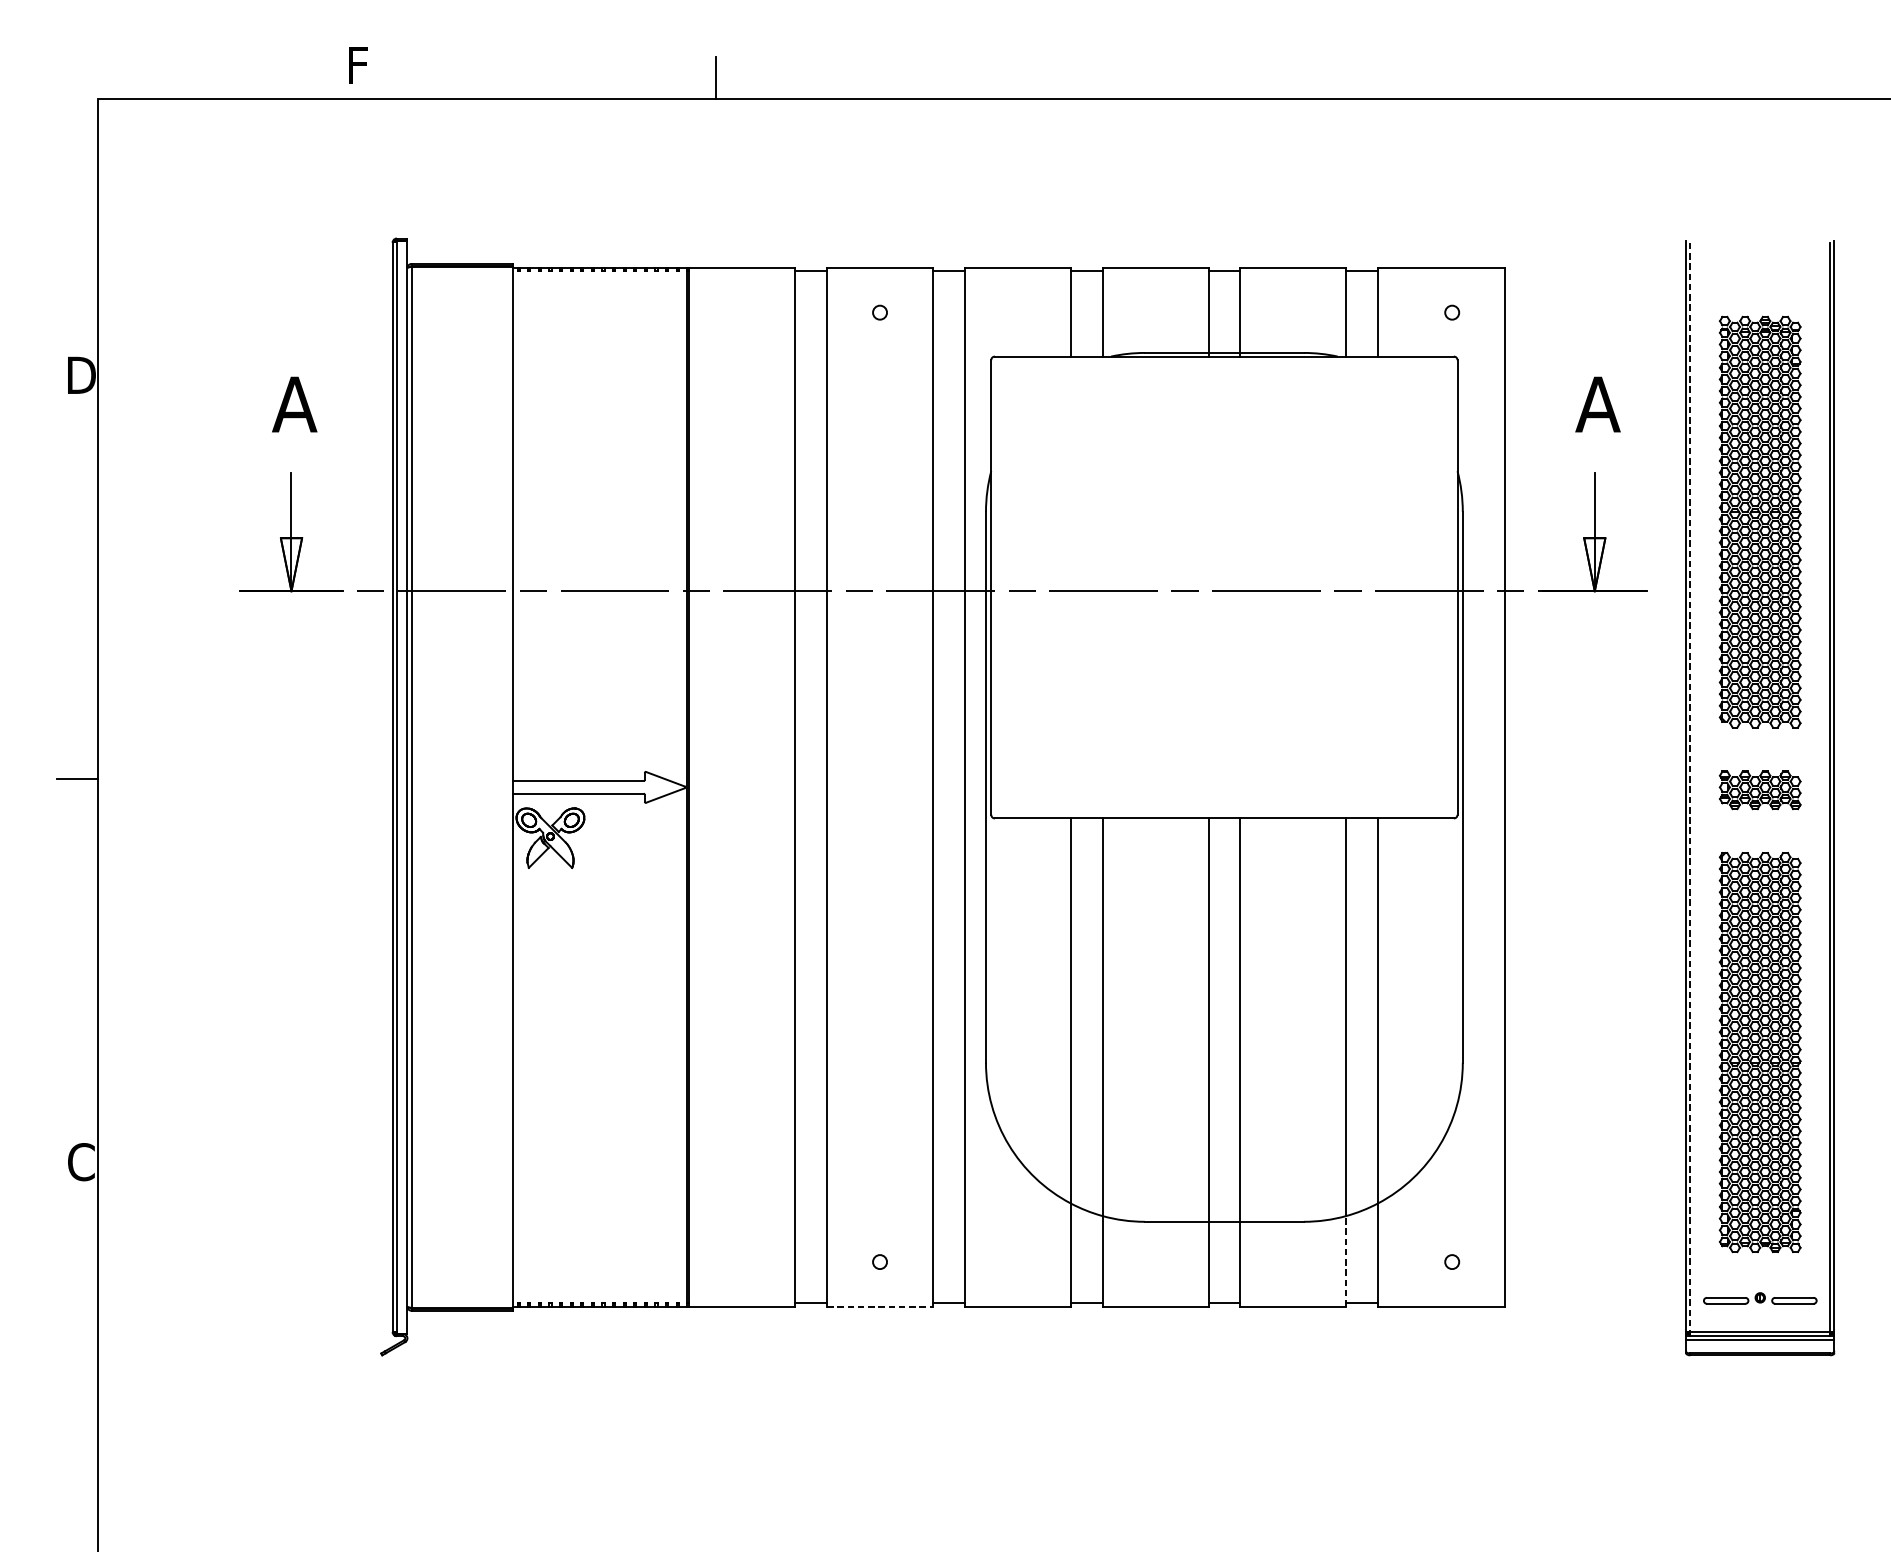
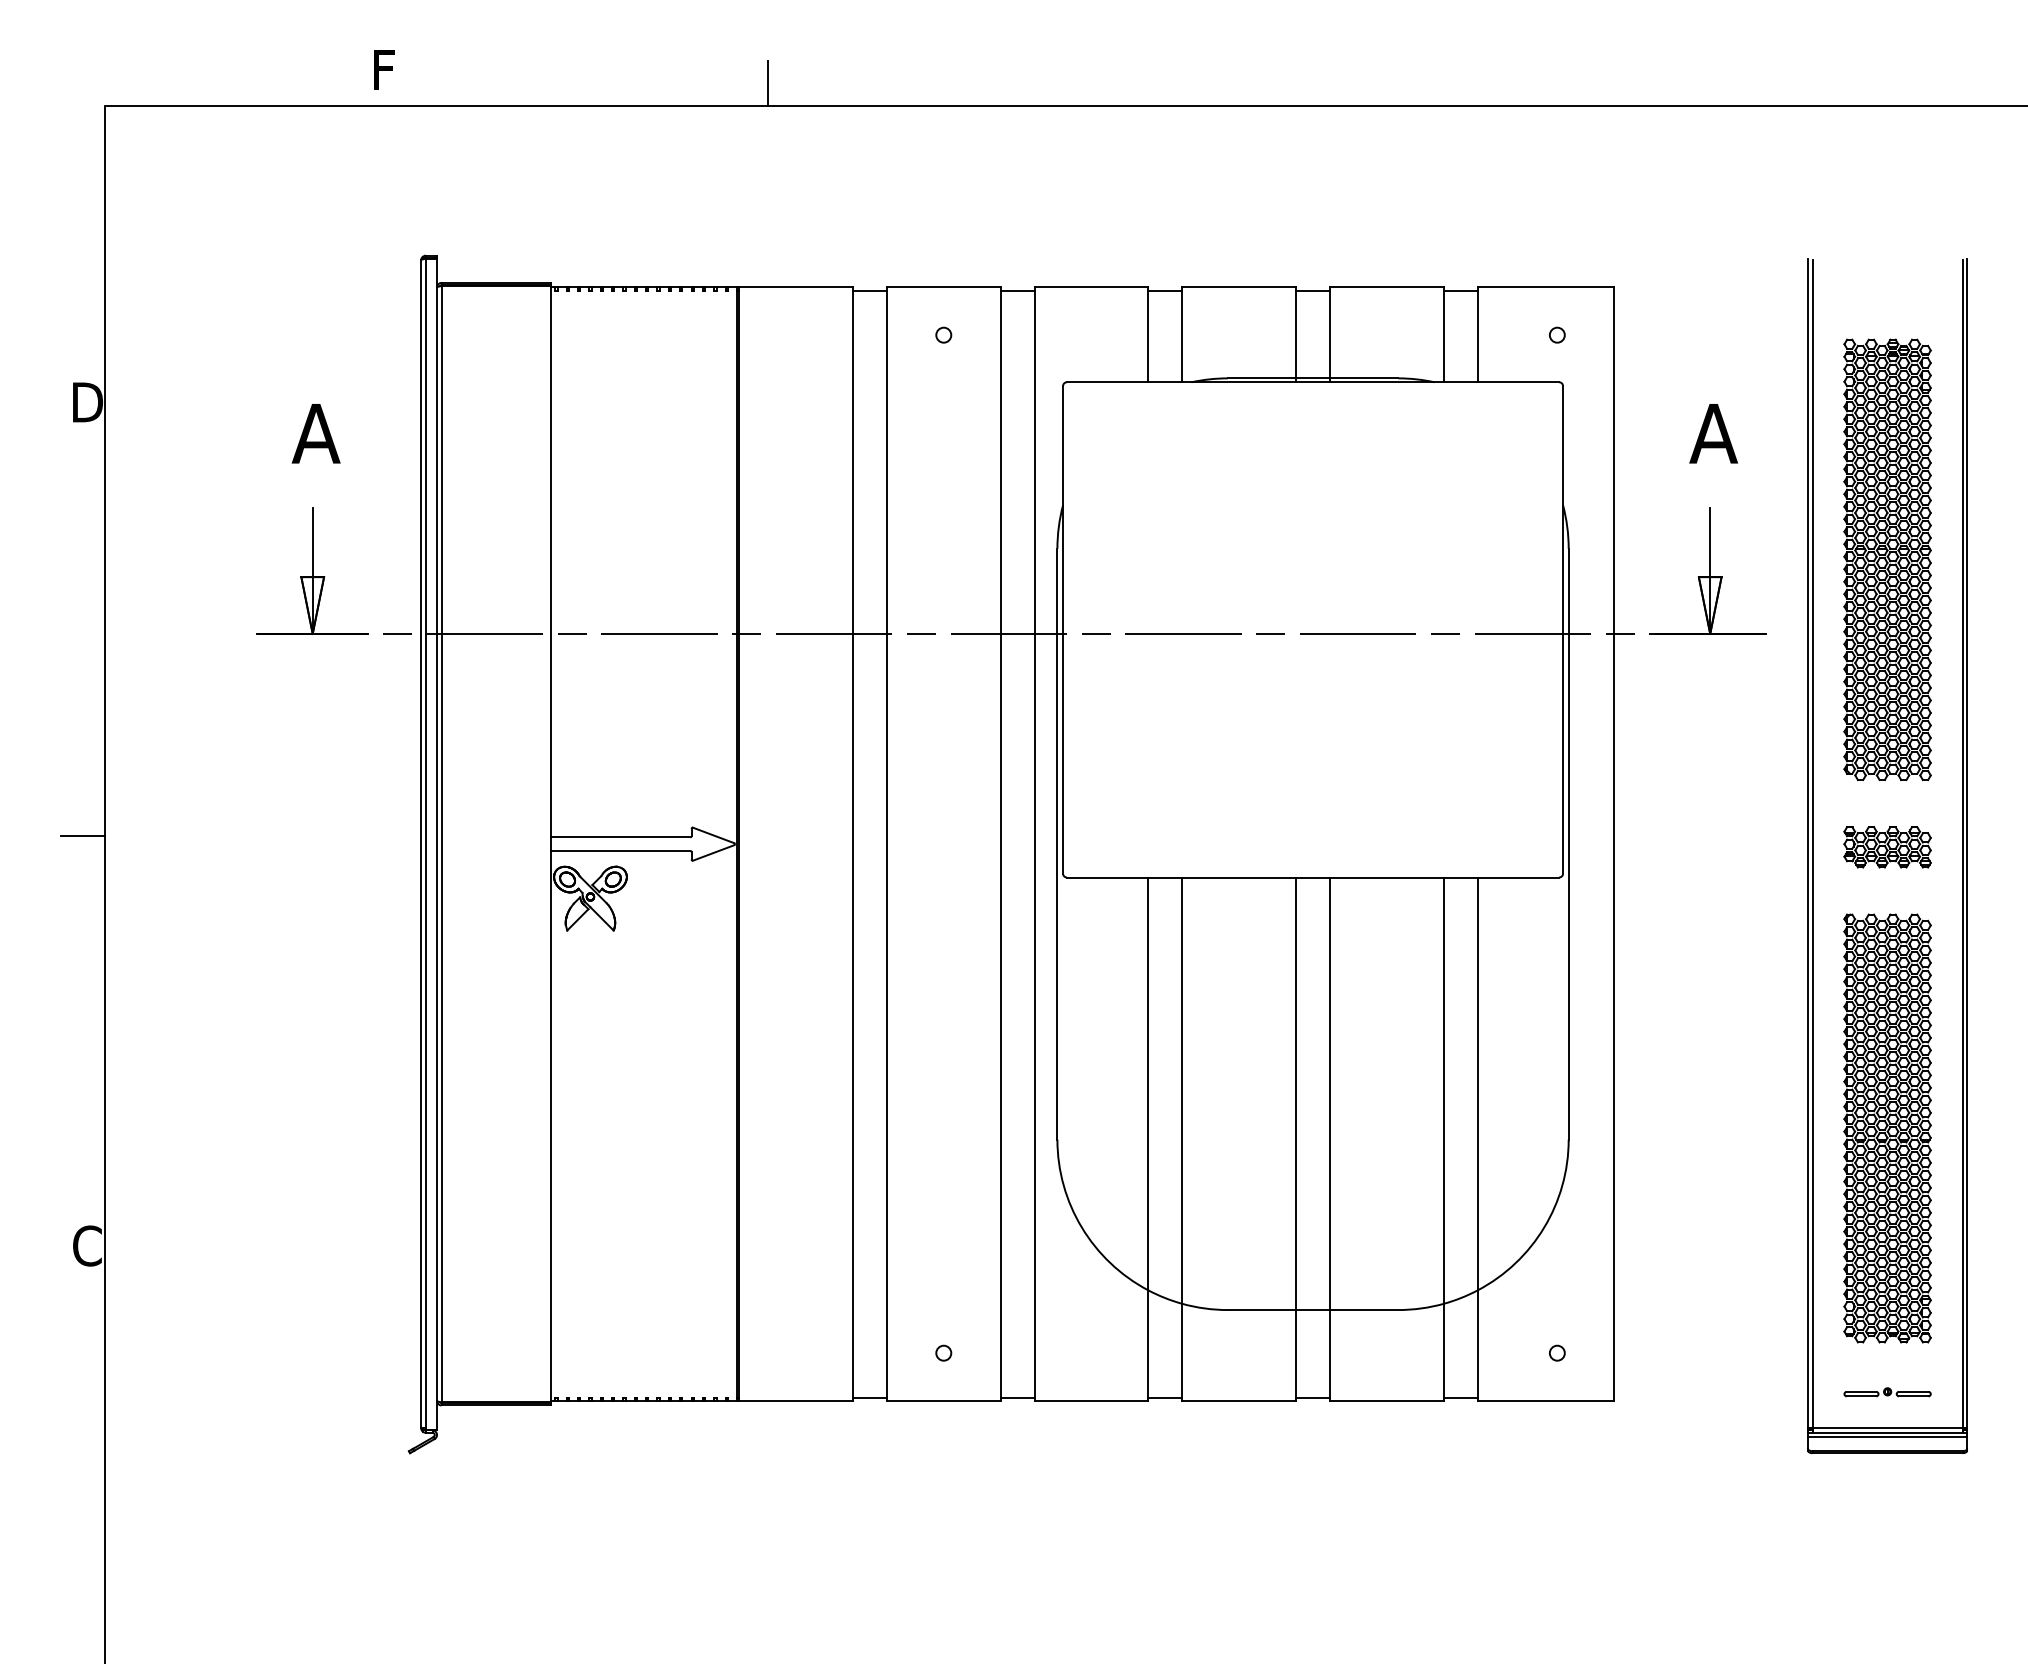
line: (1690, 787) -> (1812, 844), dashed -> solid
line: (1346, 1261) -> (1443, 1352), dashed -> solid
part: (1760, 1298) -> (1887, 1392), size x0.71
line: (879, 1306) -> (943, 1400), dashed -> solid

